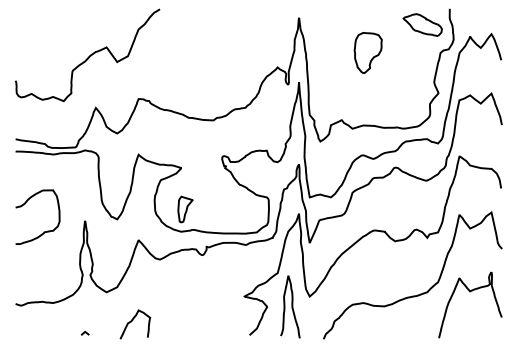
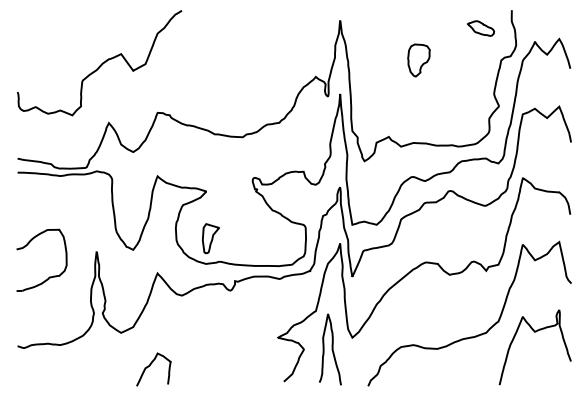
part: (422, 24) -> (480, 28), size x0.6
part: (367, 53) -> (418, 60), size x0.7
part: (44, 231) -> (49, 276), moved
line: (84, 333) -> (96, 379), removed

